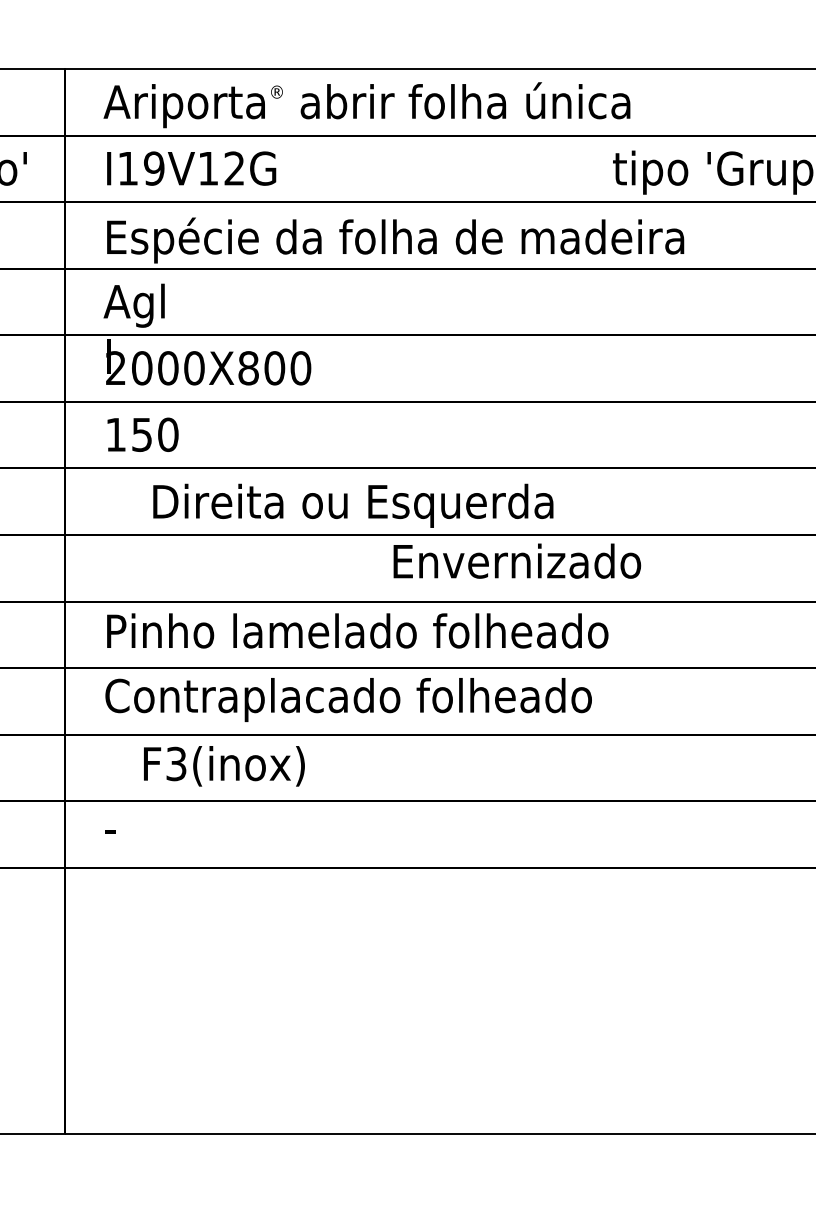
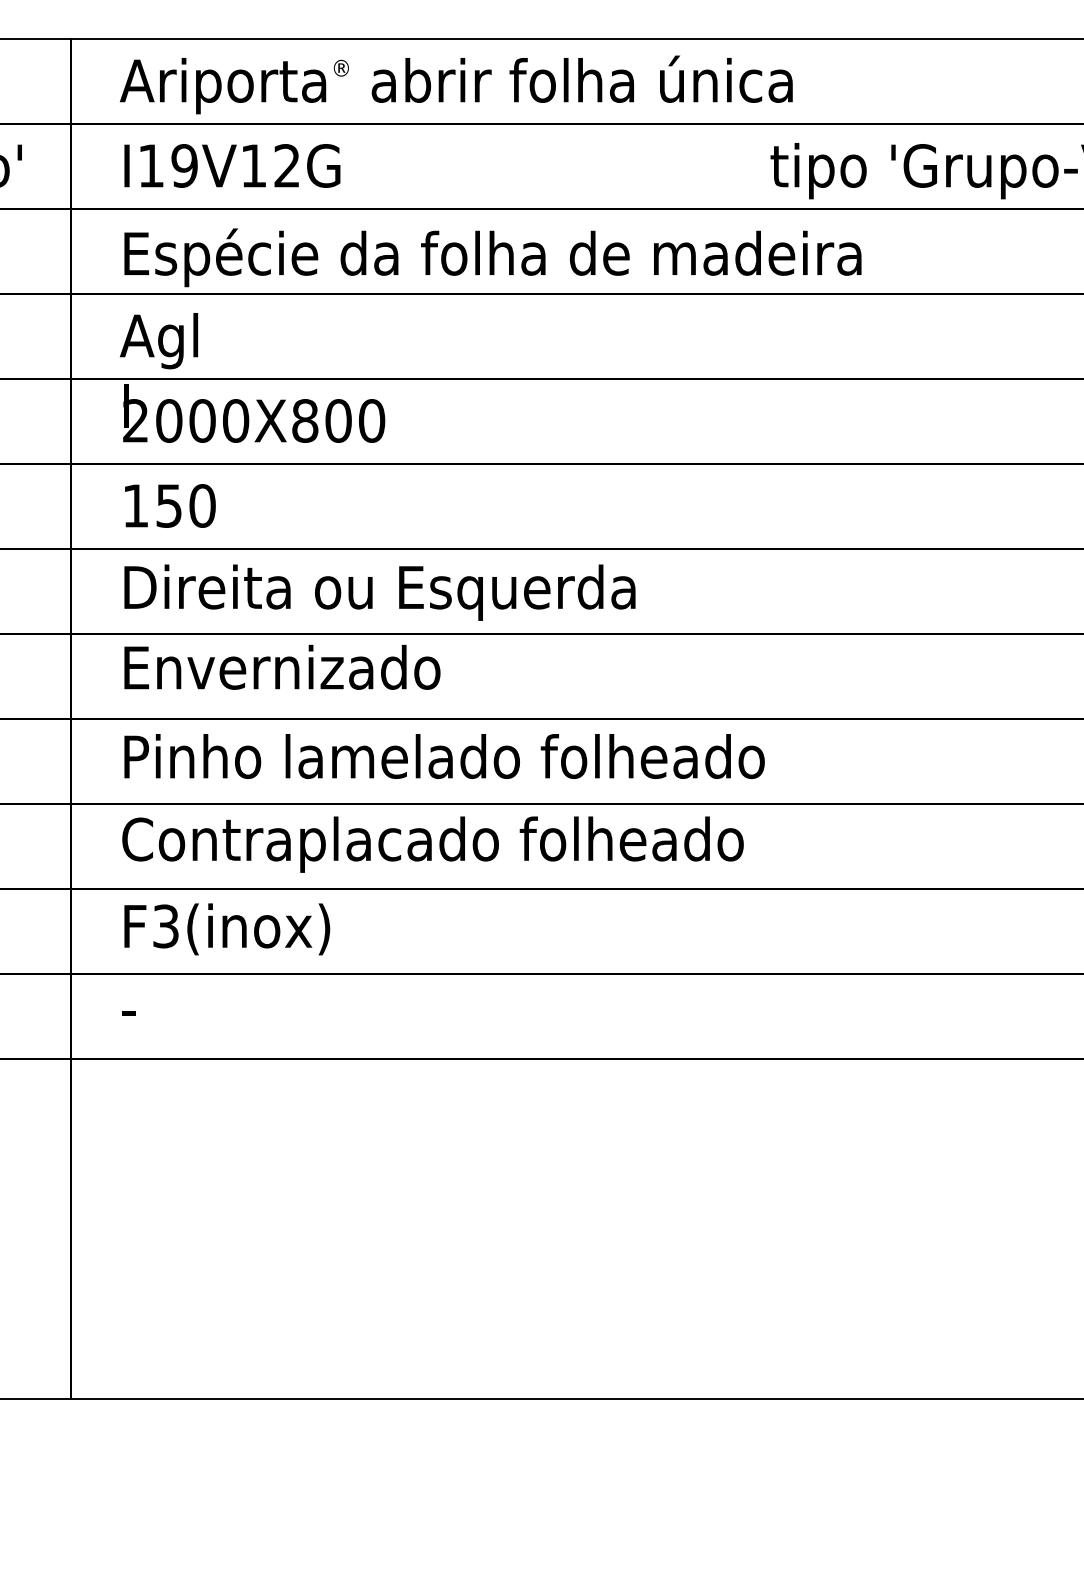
text: (352, 505) -> (379, 592), moved
text: (517, 560) -> (282, 666), moved
text: (224, 766) -> (227, 929), moved

